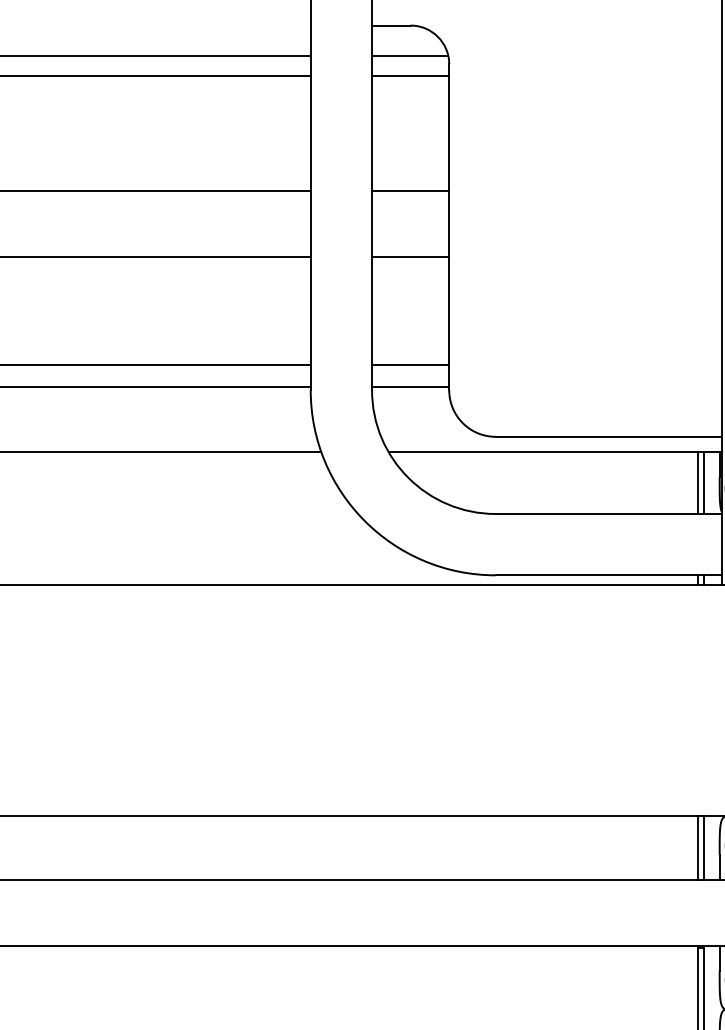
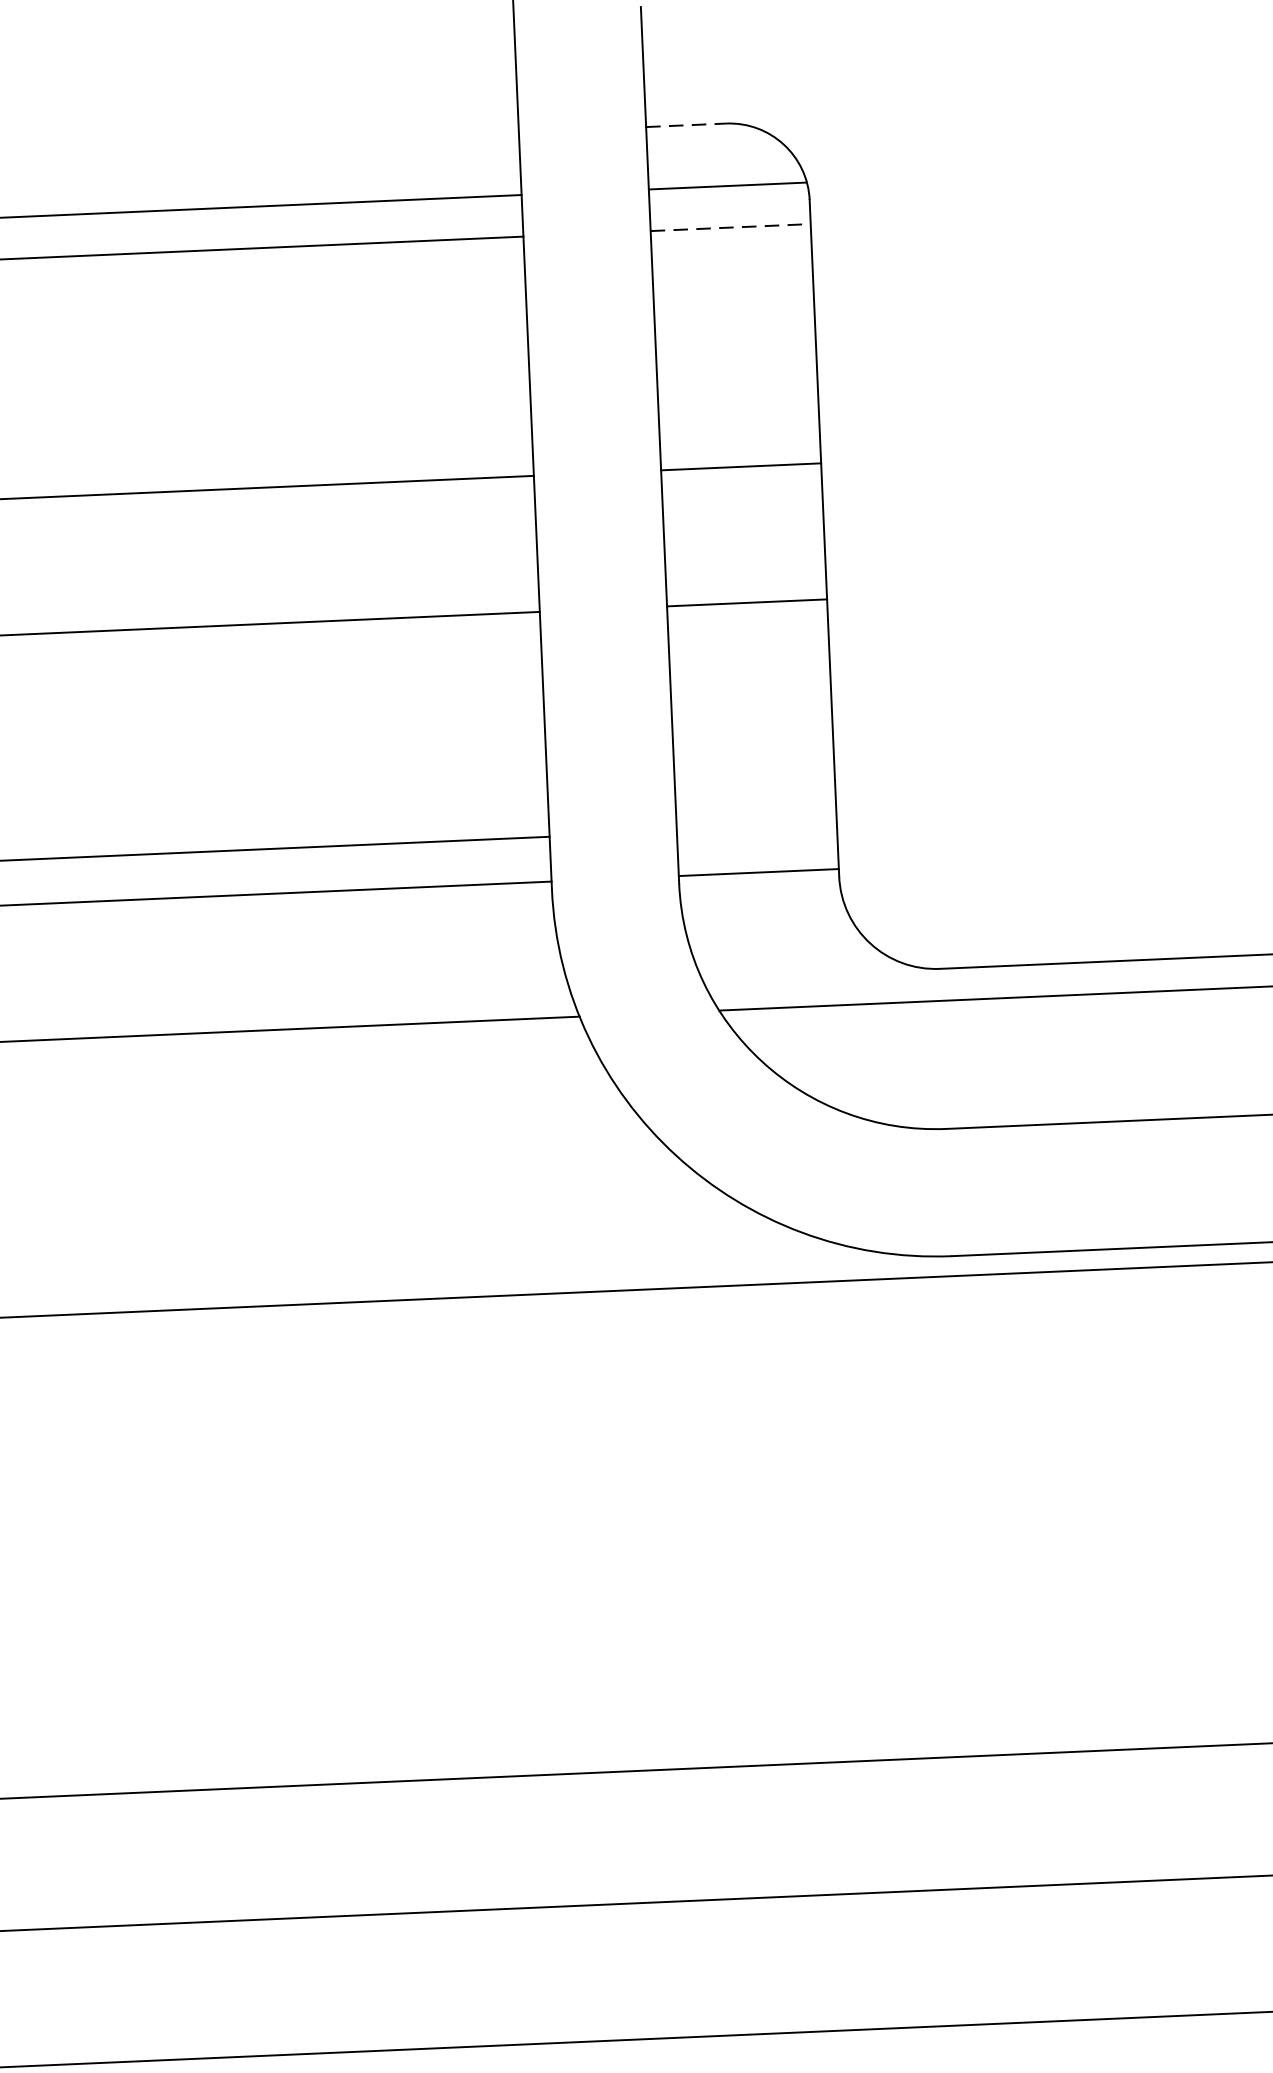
line: (391, 25) -> (686, 125), solid -> dashed
line: (410, 75) -> (730, 227), solid -> dashed
line: (410, 365) -> (756, 828), removed

